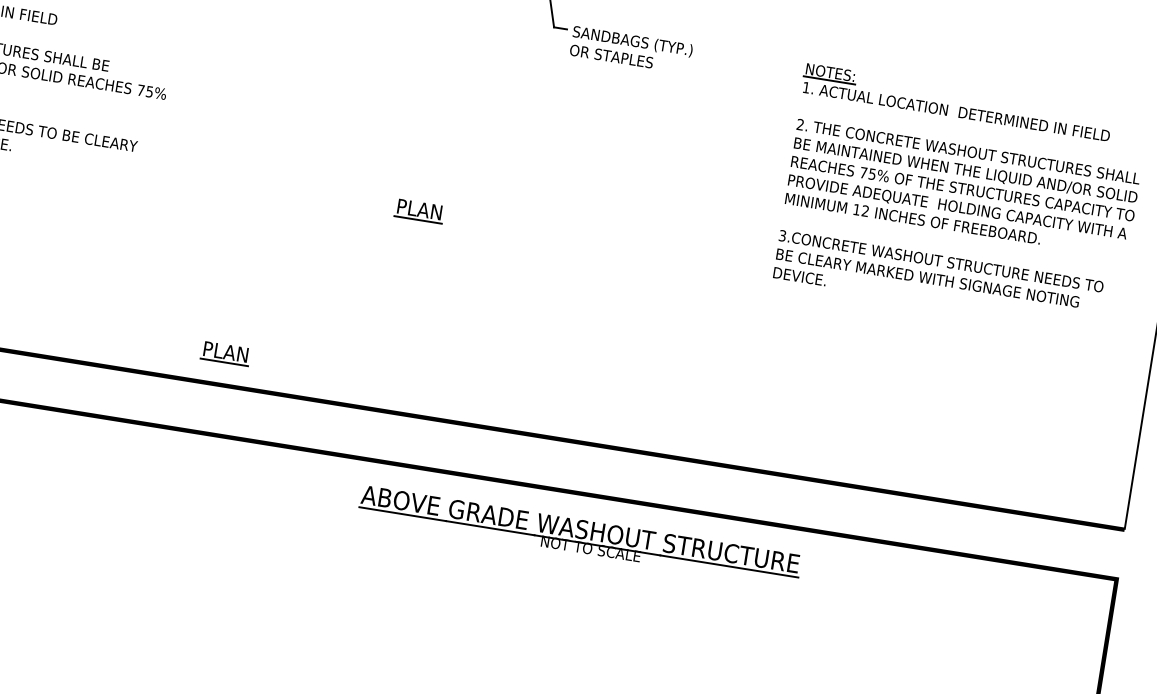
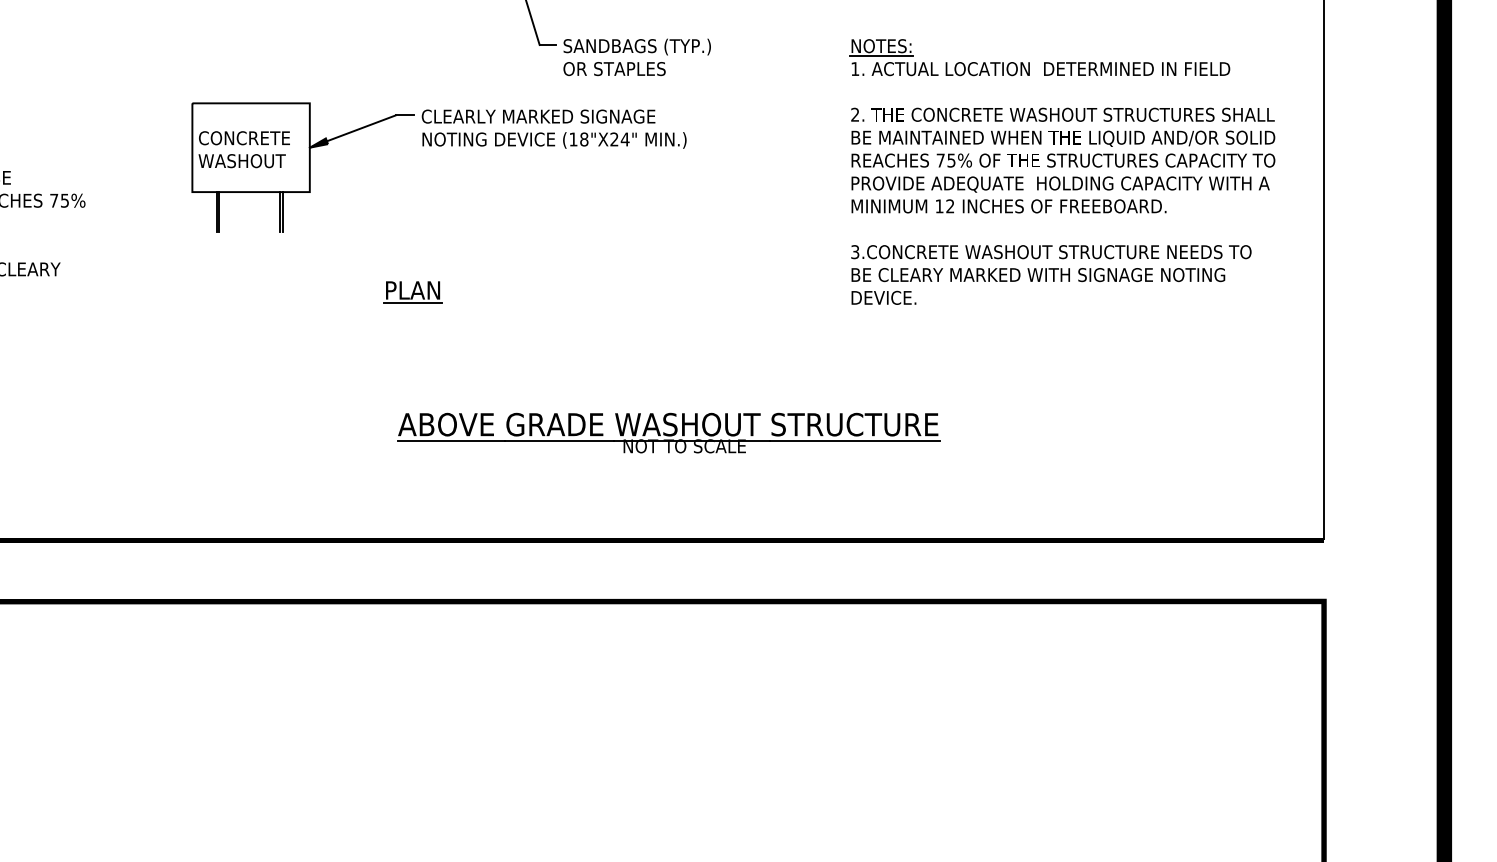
part: (459, 96) -> (438, 146), added
part: (225, 353) -> (206, 501), removed
part: (579, 535) -> (668, 432), moved

